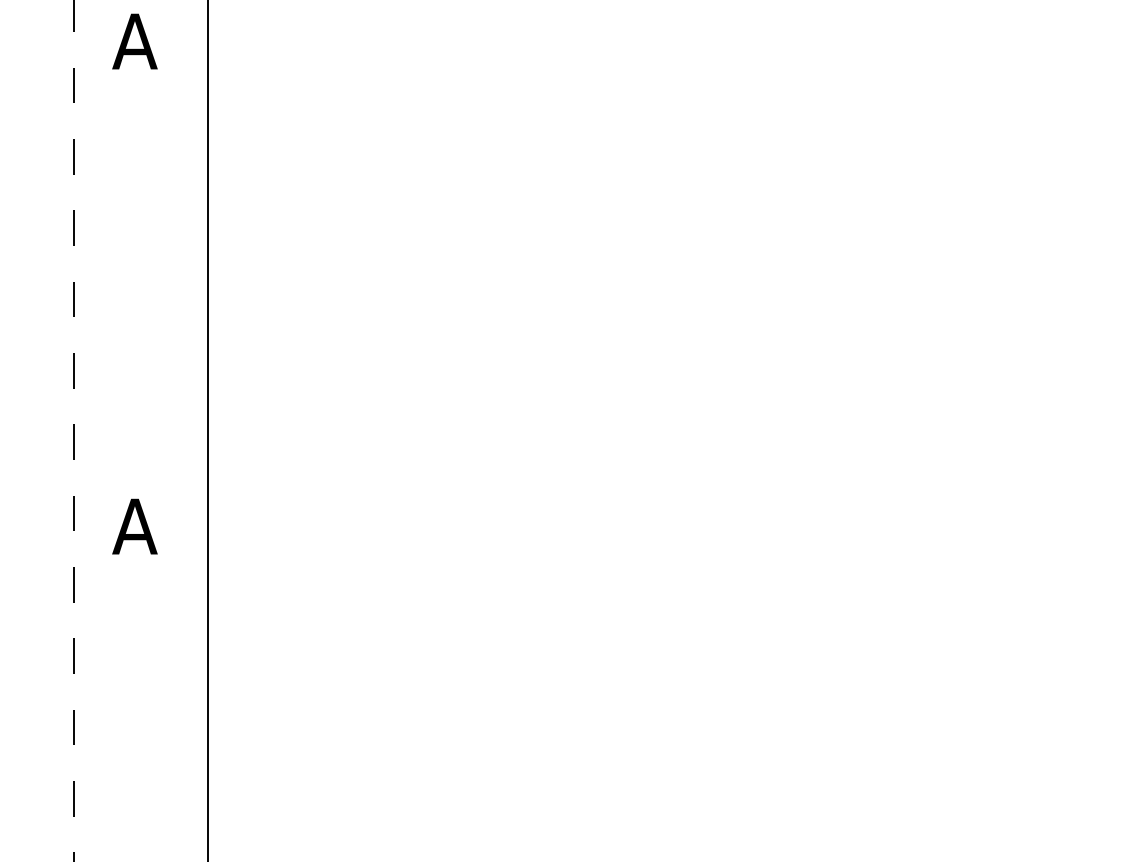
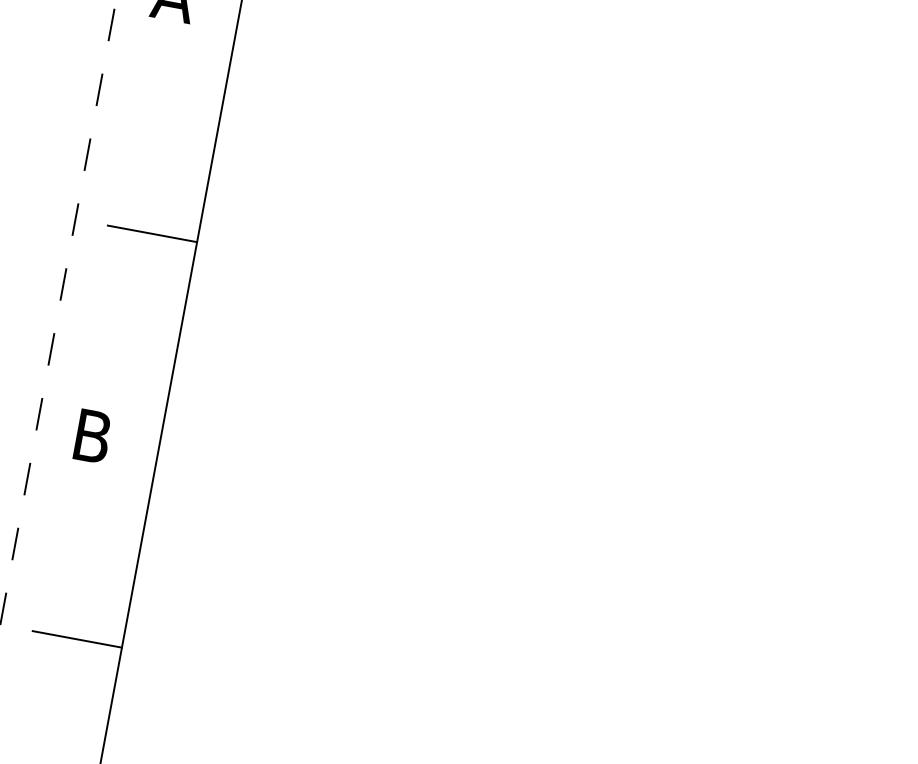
line: (159, 299) -> (152, 233), added
text: (134, 526) -> (91, 436), A -> B
line: (159, 745) -> (77, 639), added

